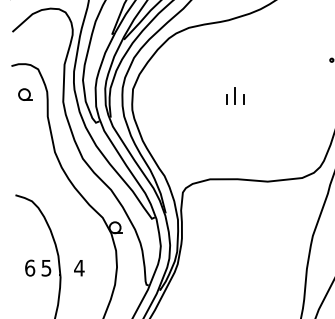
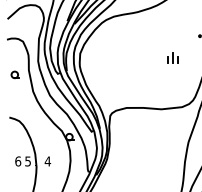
part: (23, 93) -> (14, 74), moved
part: (234, 95) -> (172, 57), moved

